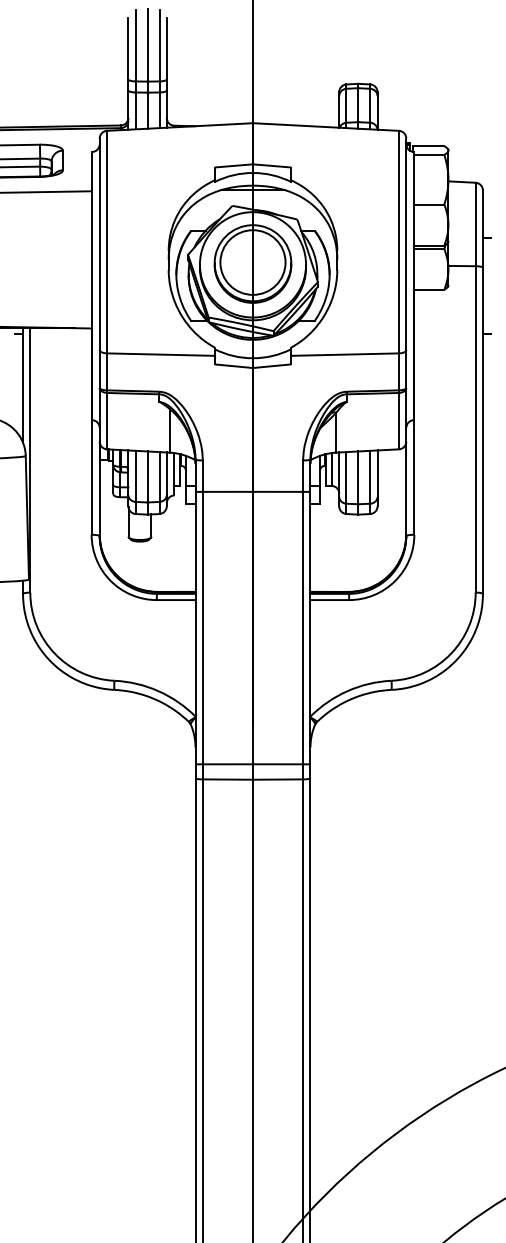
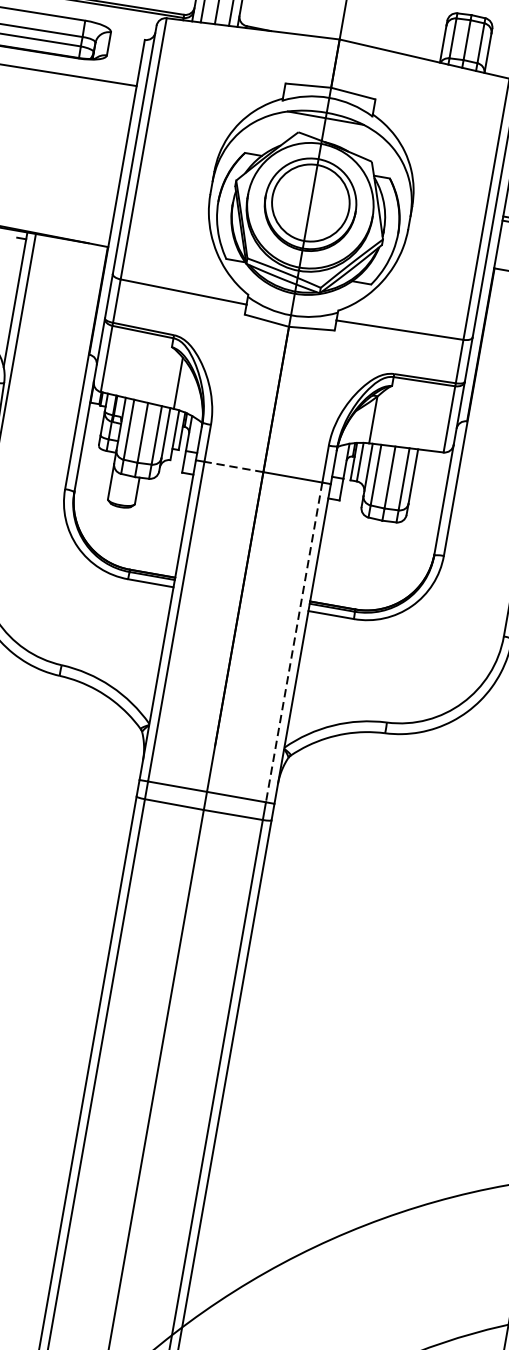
line: (227, 491) -> (233, 466), solid -> dashed
line: (303, 628) -> (294, 642), solid -> dashed

